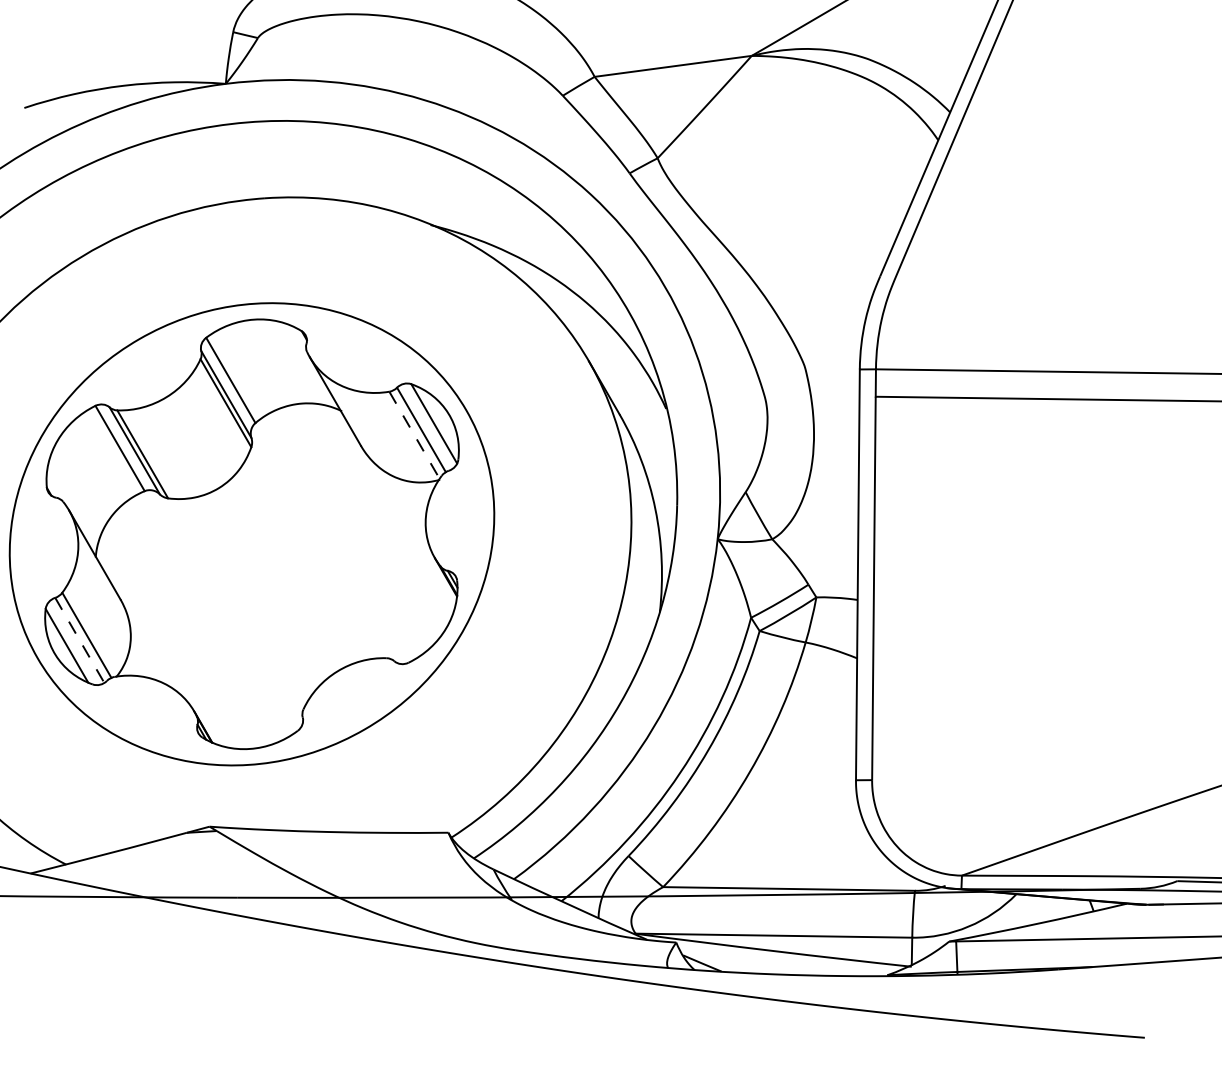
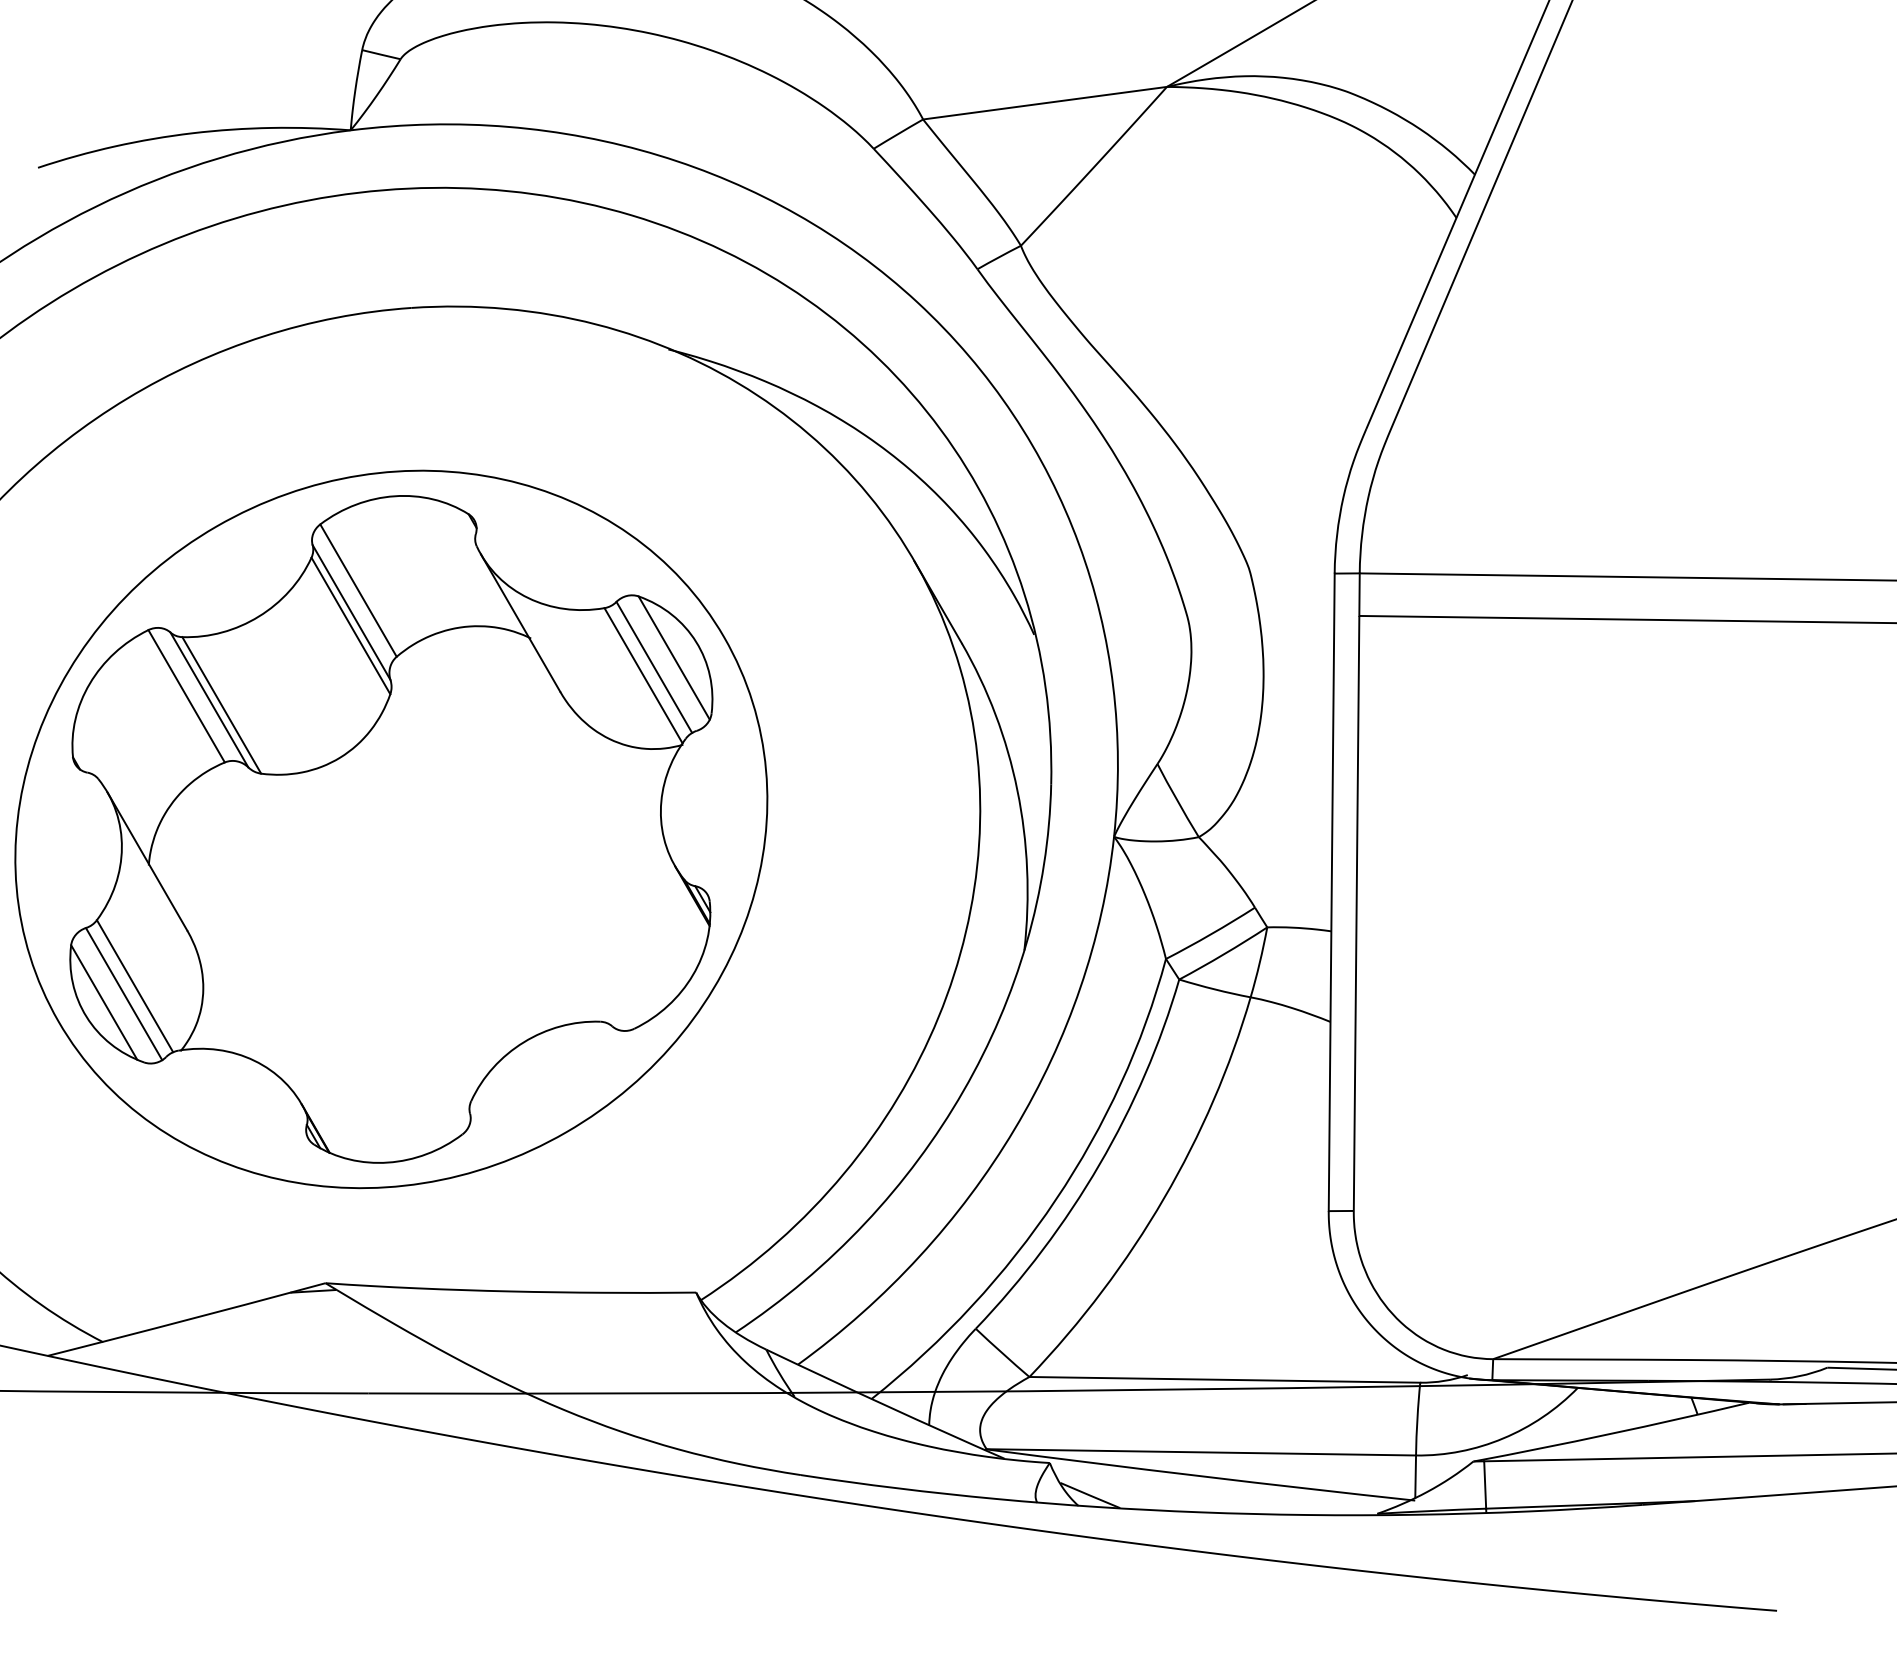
line: (414, 435) -> (643, 676), dashed -> solid
line: (80, 640) -> (125, 994), dashed -> solid

